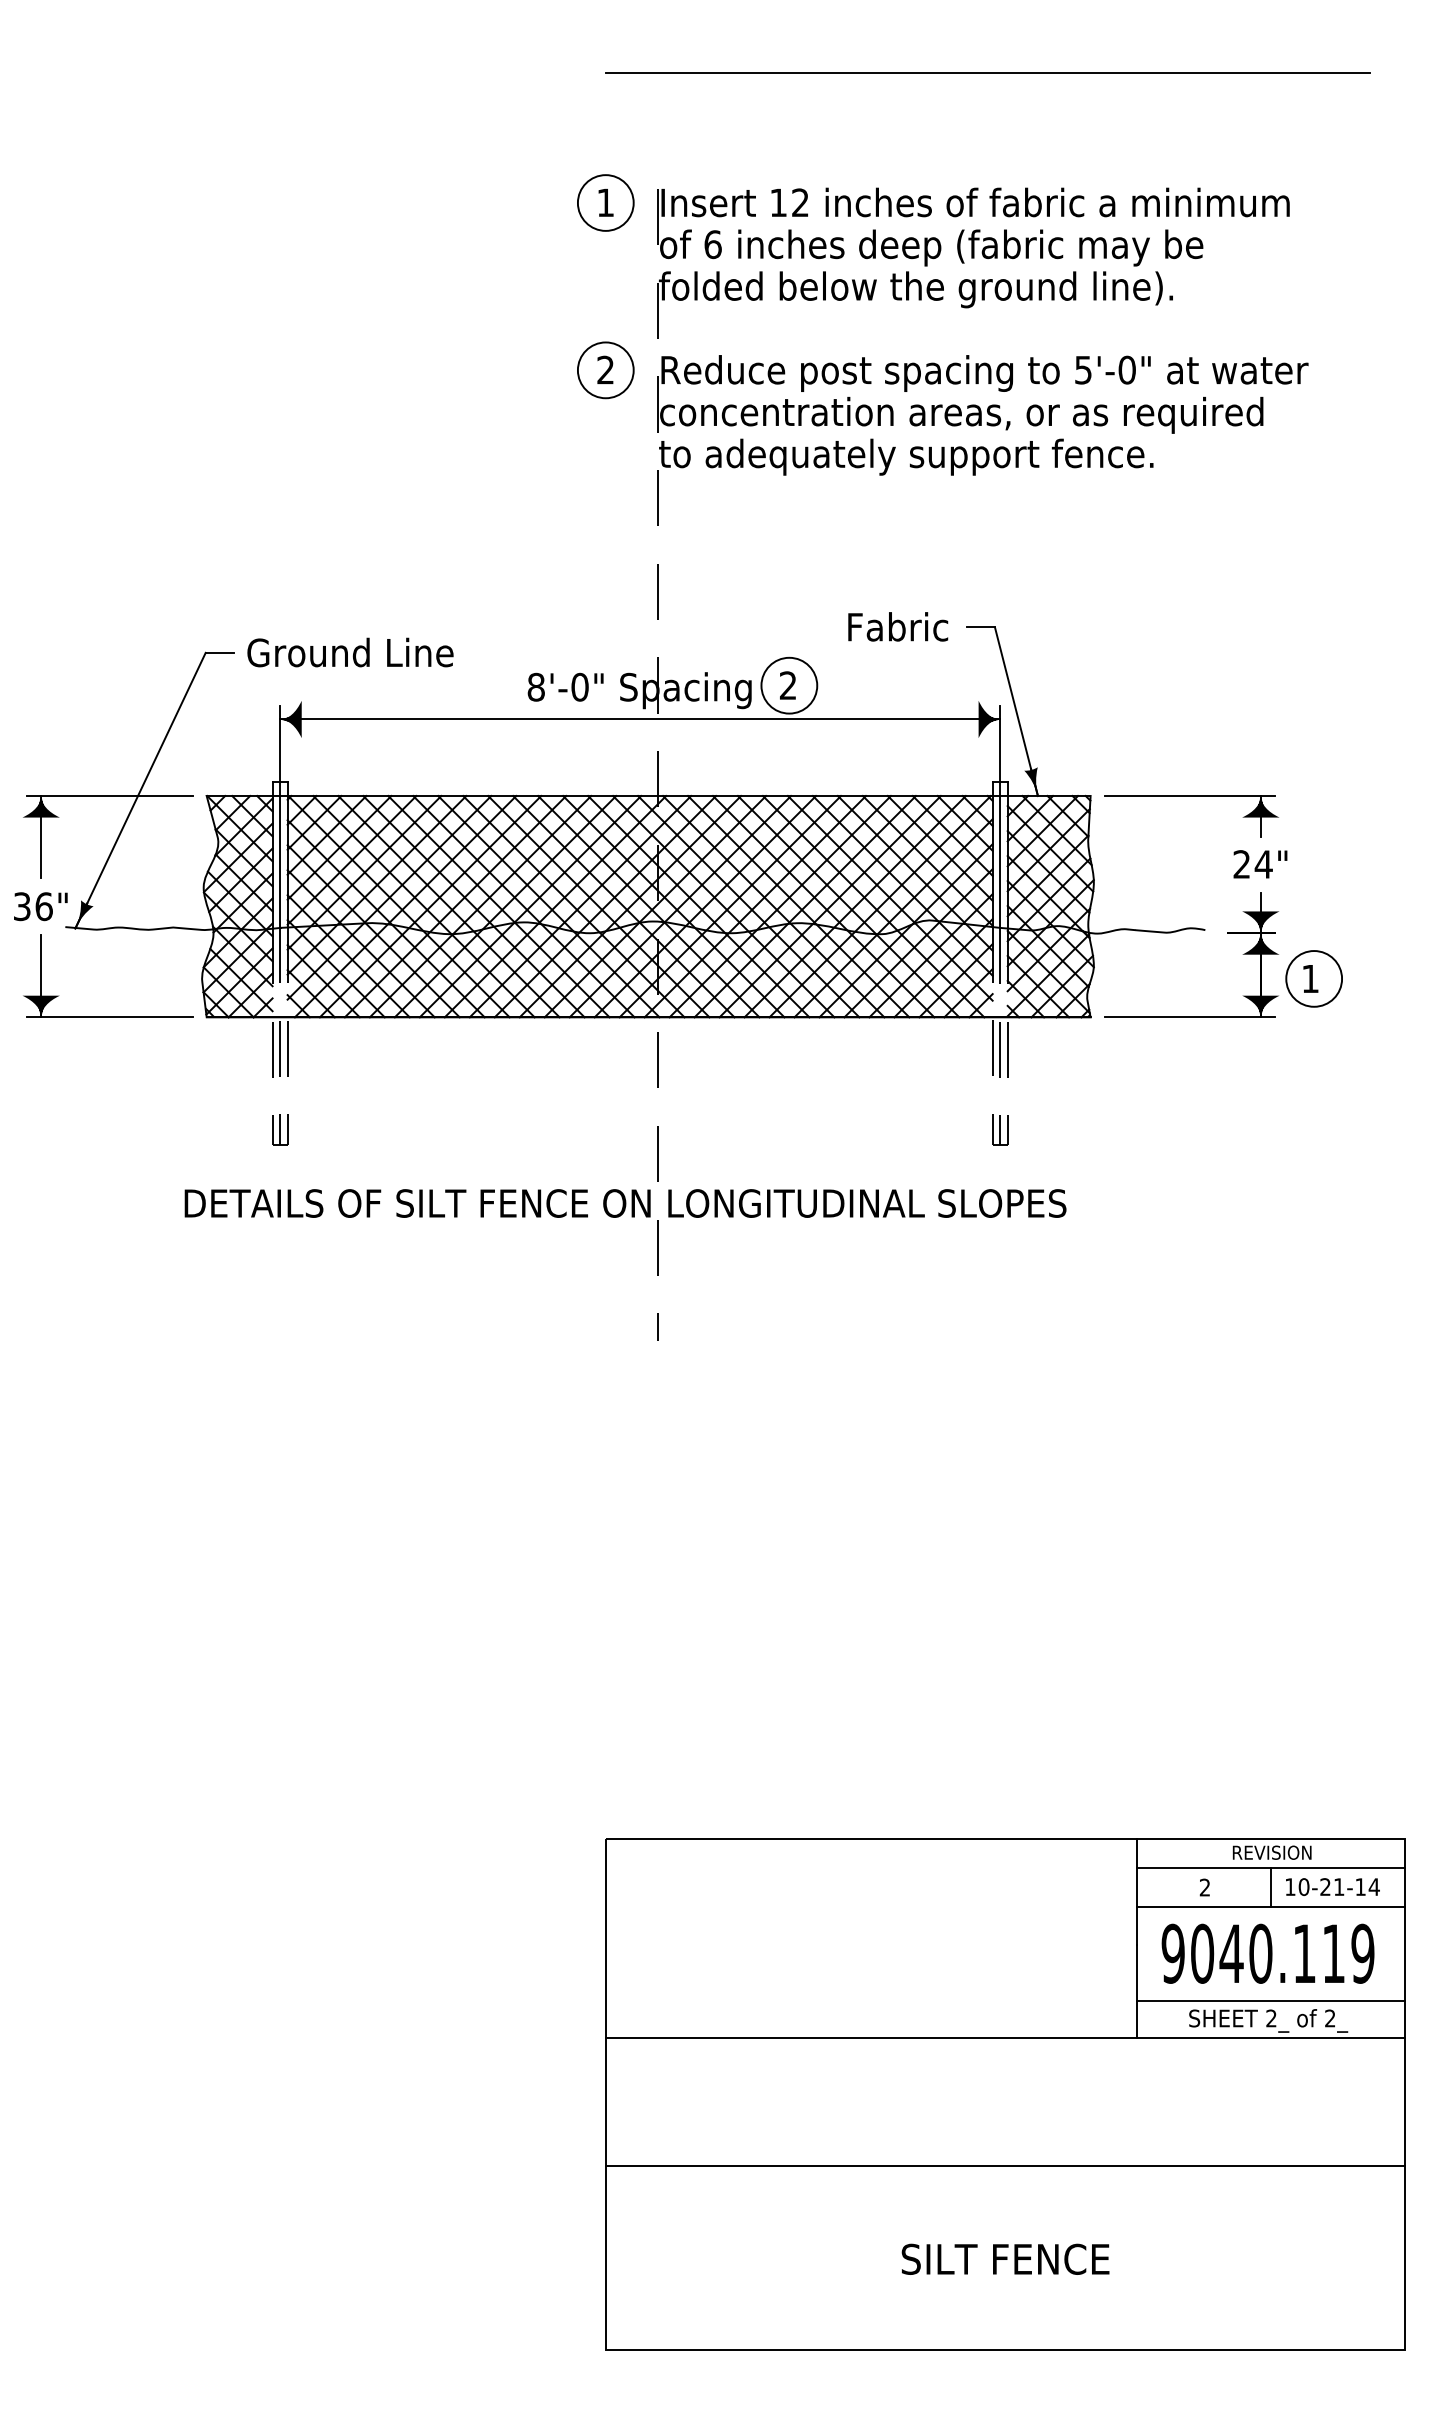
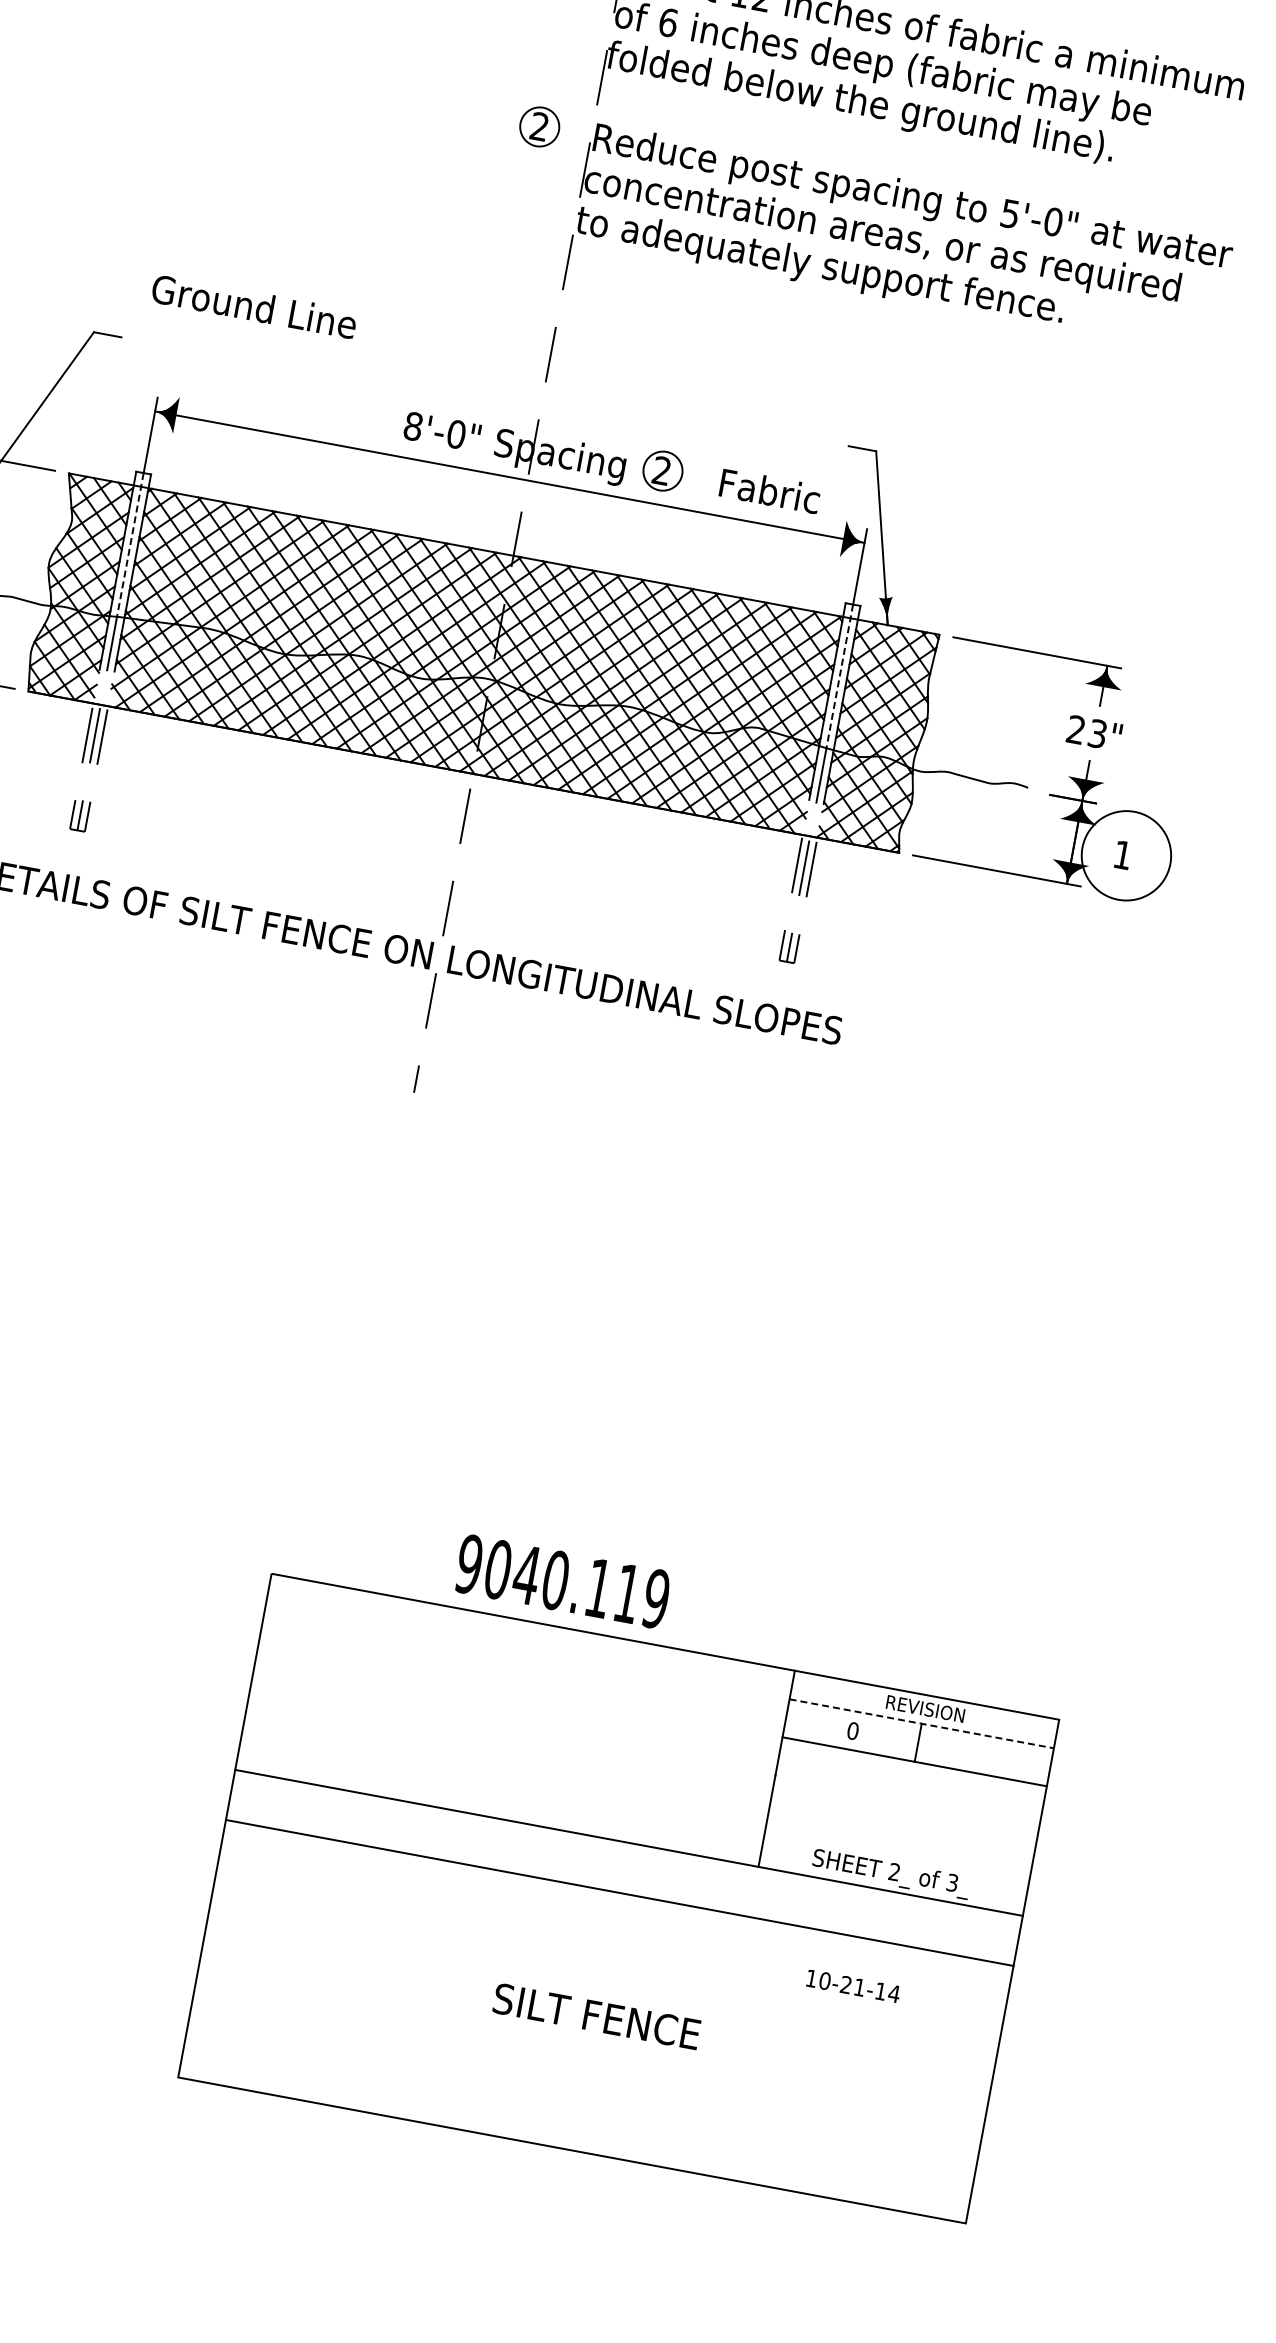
circle: (605, 370) -> (539, 127), size x0.7
text: (898, 626) -> (770, 490), moved
text: (350, 652) -> (254, 306), moved
circle: (789, 685) -> (663, 470), size x0.7
line: (280, 854) -> (130, 544), solid -> dashed
line: (1000, 854) -> (840, 675), solid -> dashed
text: (1263, 864) -> (1097, 733), 24" -> 23"
circle: (1314, 978) -> (1126, 855), size x1.6
line: (1271, 1867) -> (922, 1723), solid -> dashed
text: (1332, 1886) -> (853, 1985), moved
text: (1204, 1887) -> (852, 1730), 2 -> 0
text: (1267, 1953) -> (562, 1581), moved
line: (1270, 2000) -> (896, 1854), removed
text: (1330, 2018) -> (952, 1882), 2_ -> 3_
line: (1005, 2165) -> (619, 1892), moved
text: (1005, 2258) -> (596, 2015), moved

